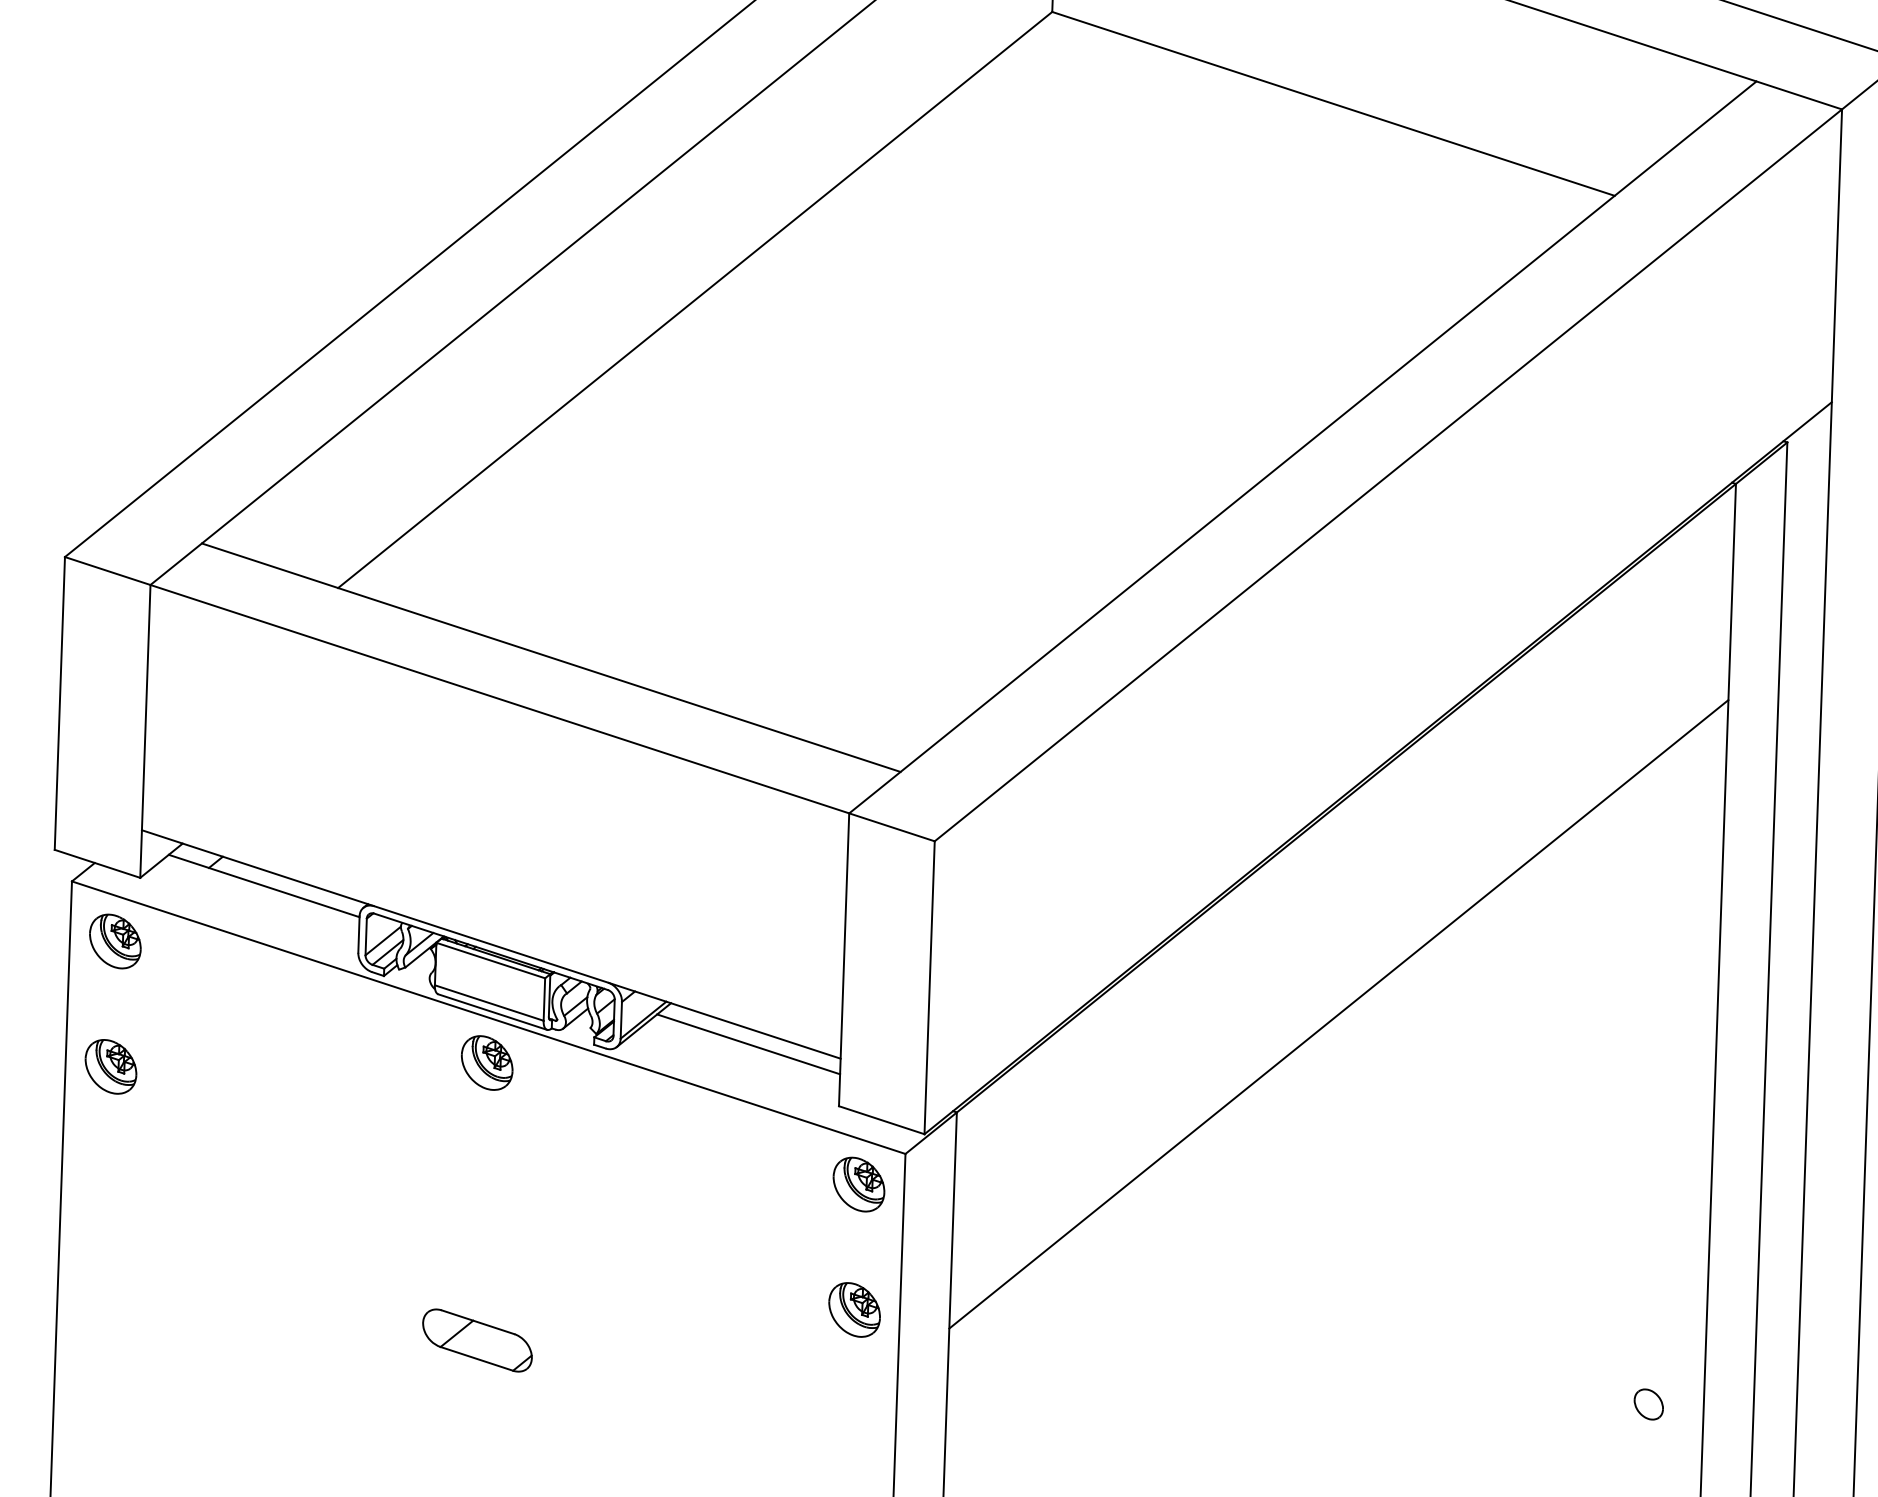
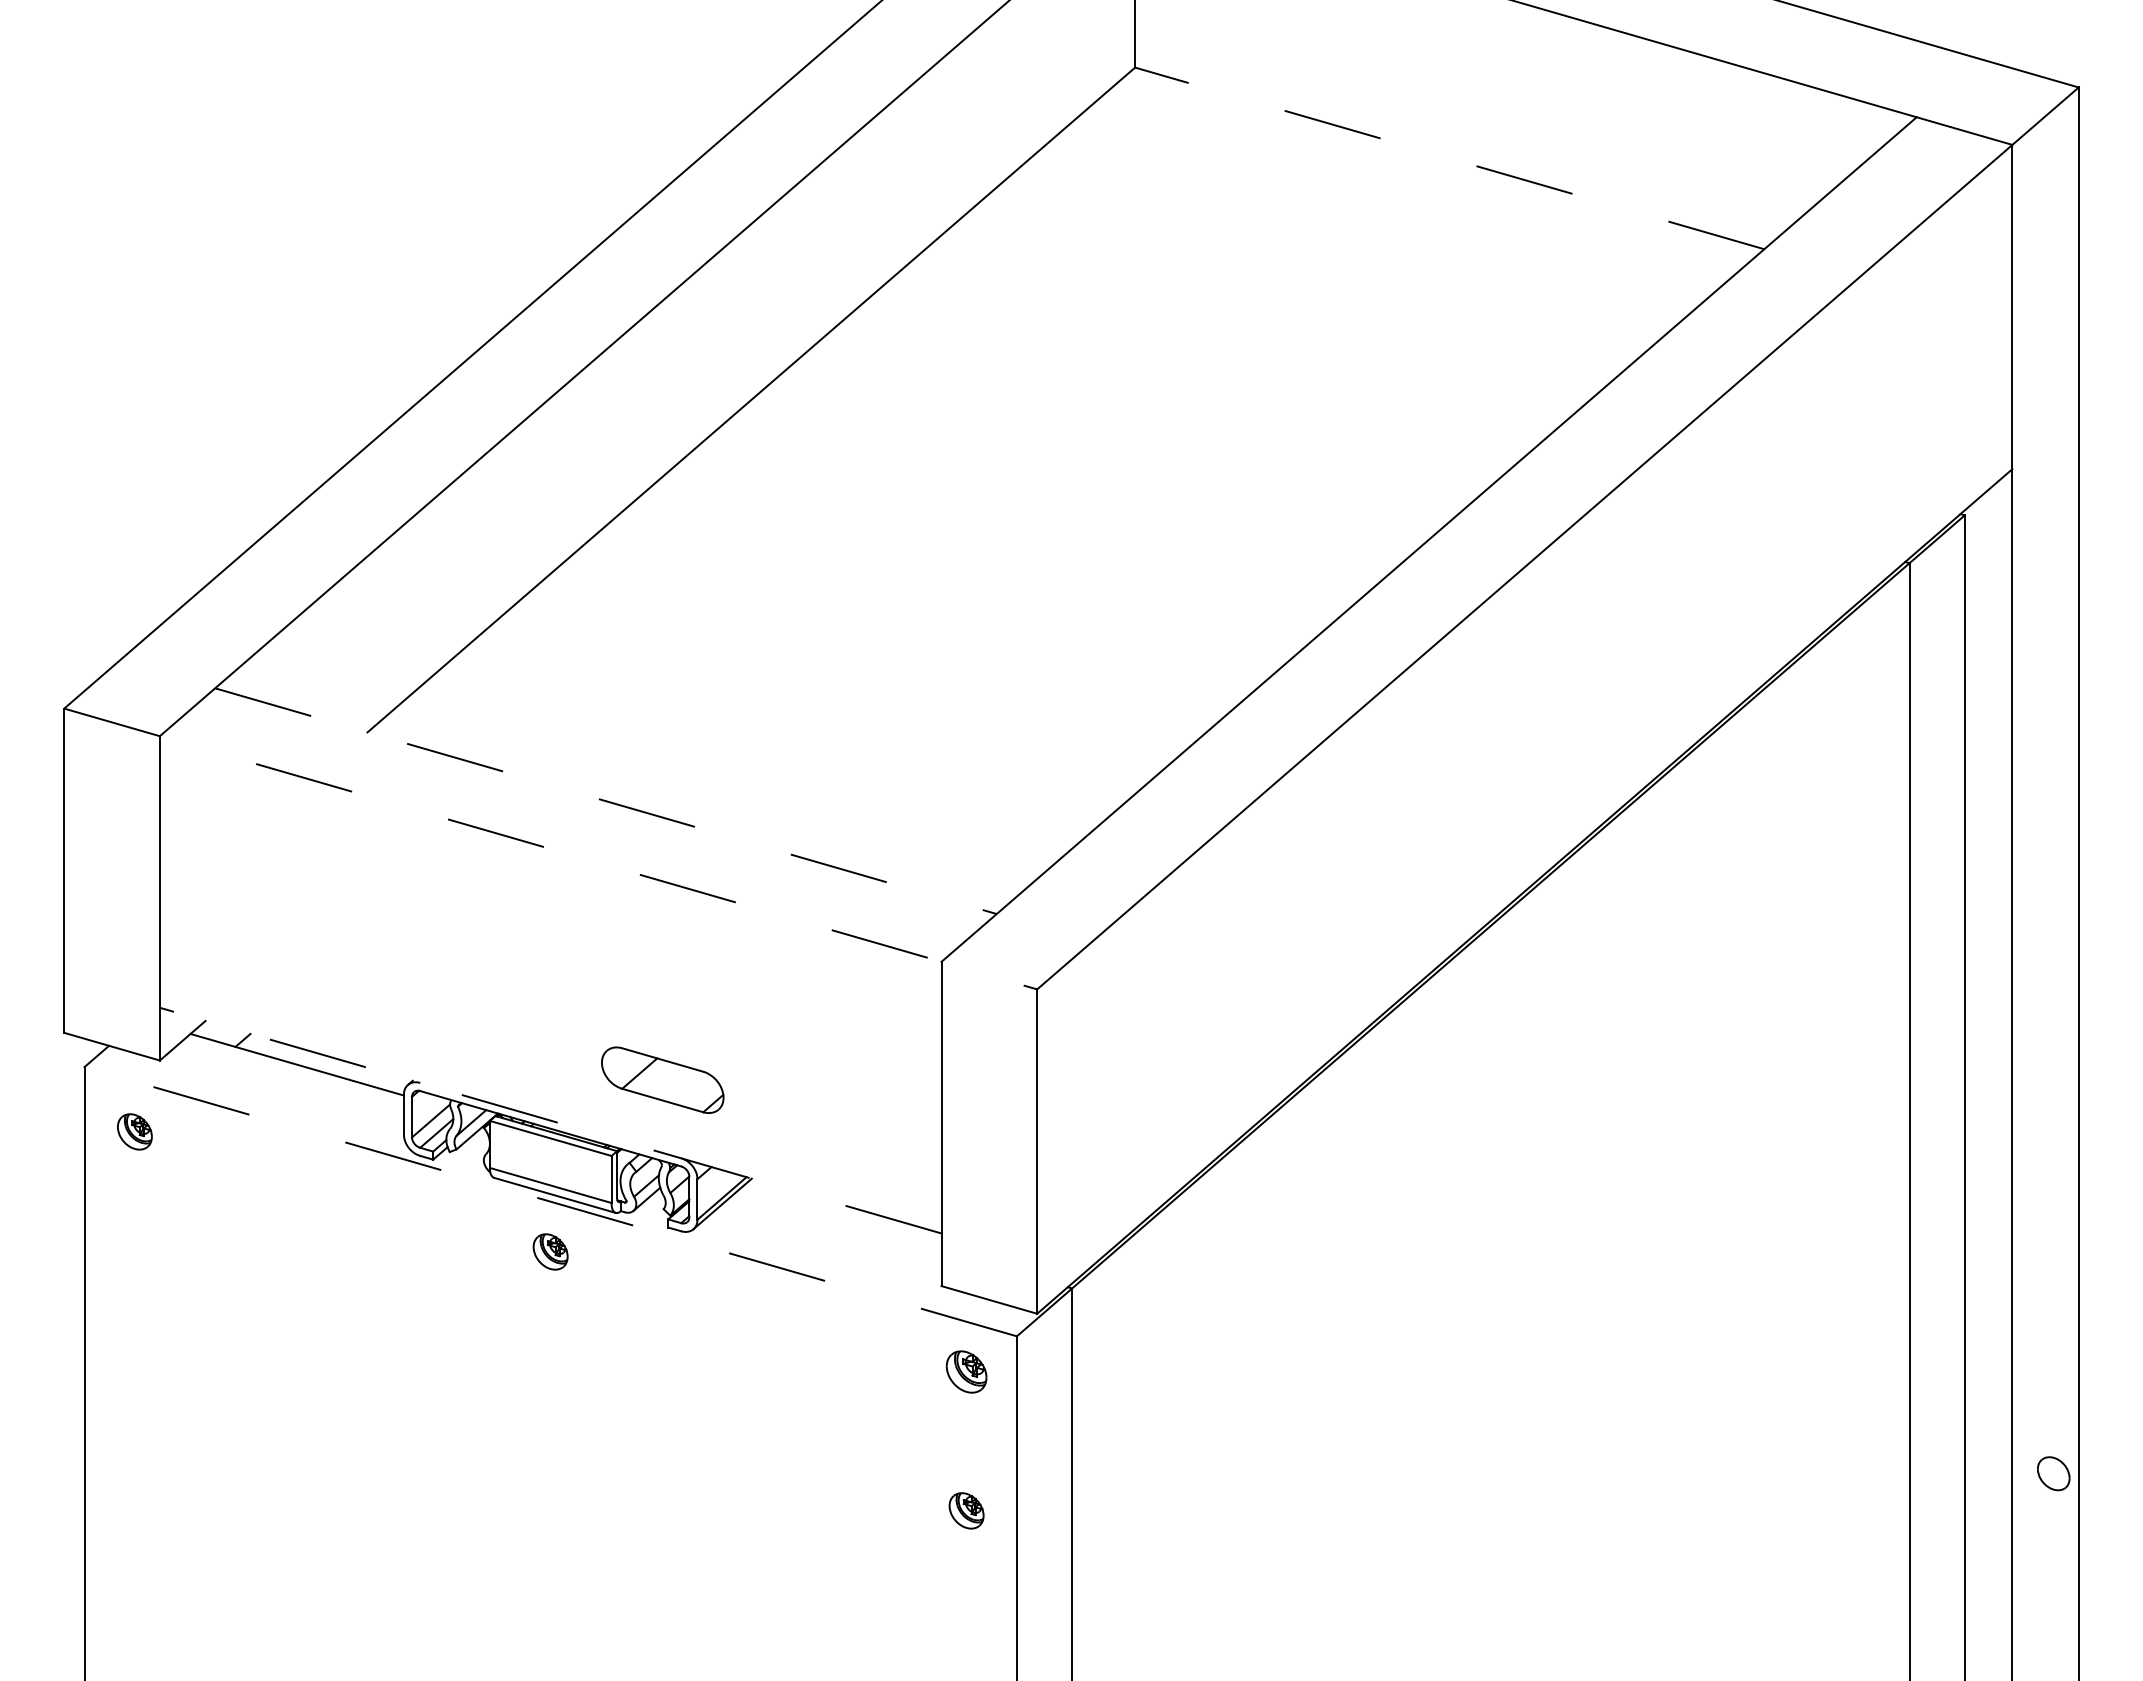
line: (1333, 103) -> (1449, 158), solid -> dashed
line: (550, 658) -> (605, 801), solid -> dashed
line: (500, 699) -> (551, 849), solid -> dashed
part: (115, 941) -> (134, 1131), size x0.6
line: (491, 944) -> (550, 1120), solid -> dashed
line: (1338, 1013) -> (1490, 1164), removed
line: (488, 1017) -> (550, 1201), solid -> dashed
line: (748, 1043) -> (838, 1220), removed
part: (486, 1062) -> (550, 1251), size x0.6
part: (110, 1066) -> (134, 1270), removed
part: (858, 1184) -> (966, 1371), size x0.7
part: (854, 1309) -> (966, 1510), size x0.6
part: (477, 1339) -> (662, 1079), moved
part: (1648, 1404) -> (2053, 1473), moved

